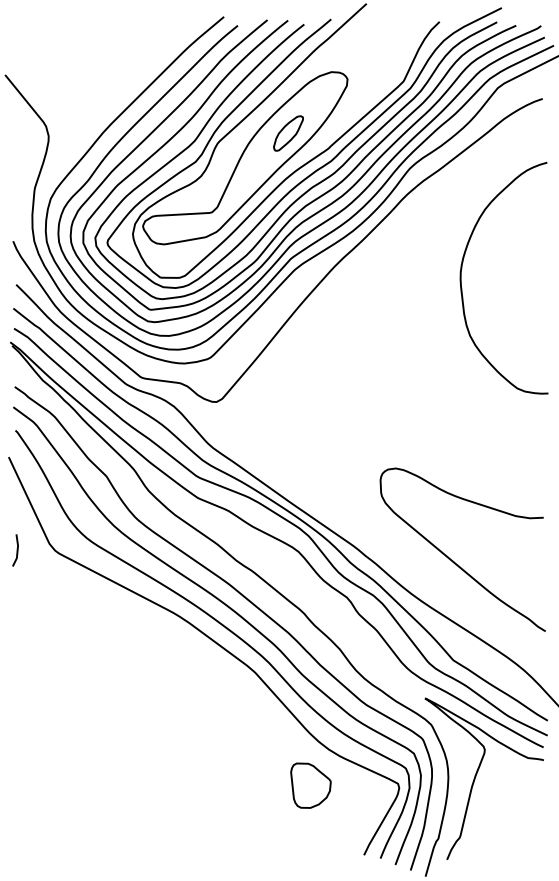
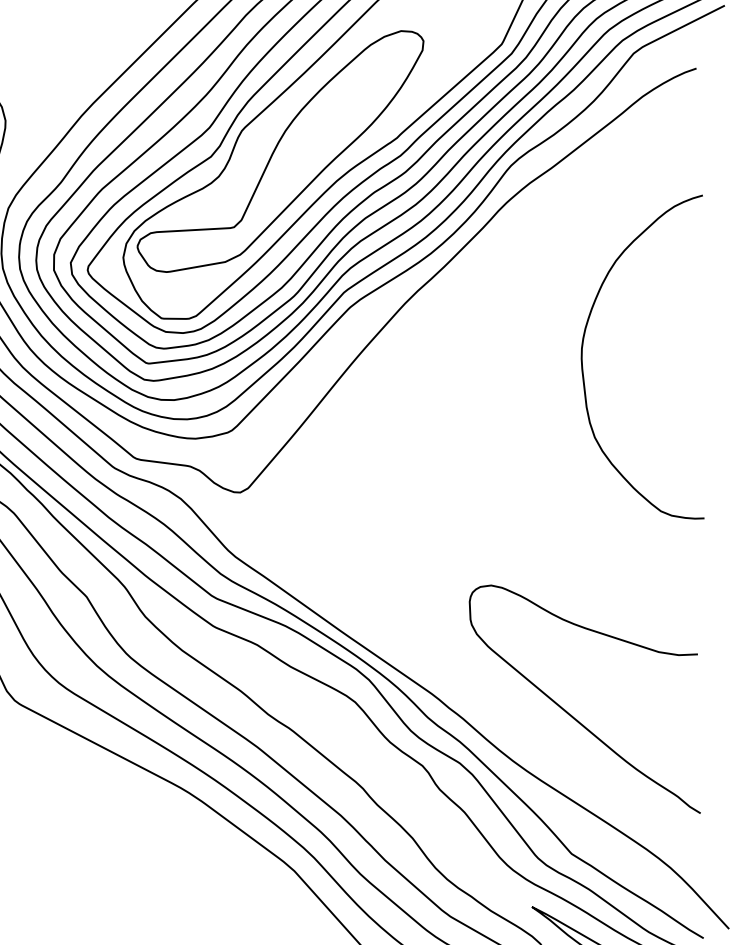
part: (288, 133) -> (340, 116), removed
curve: (462, 268) -> (584, 343), moved

